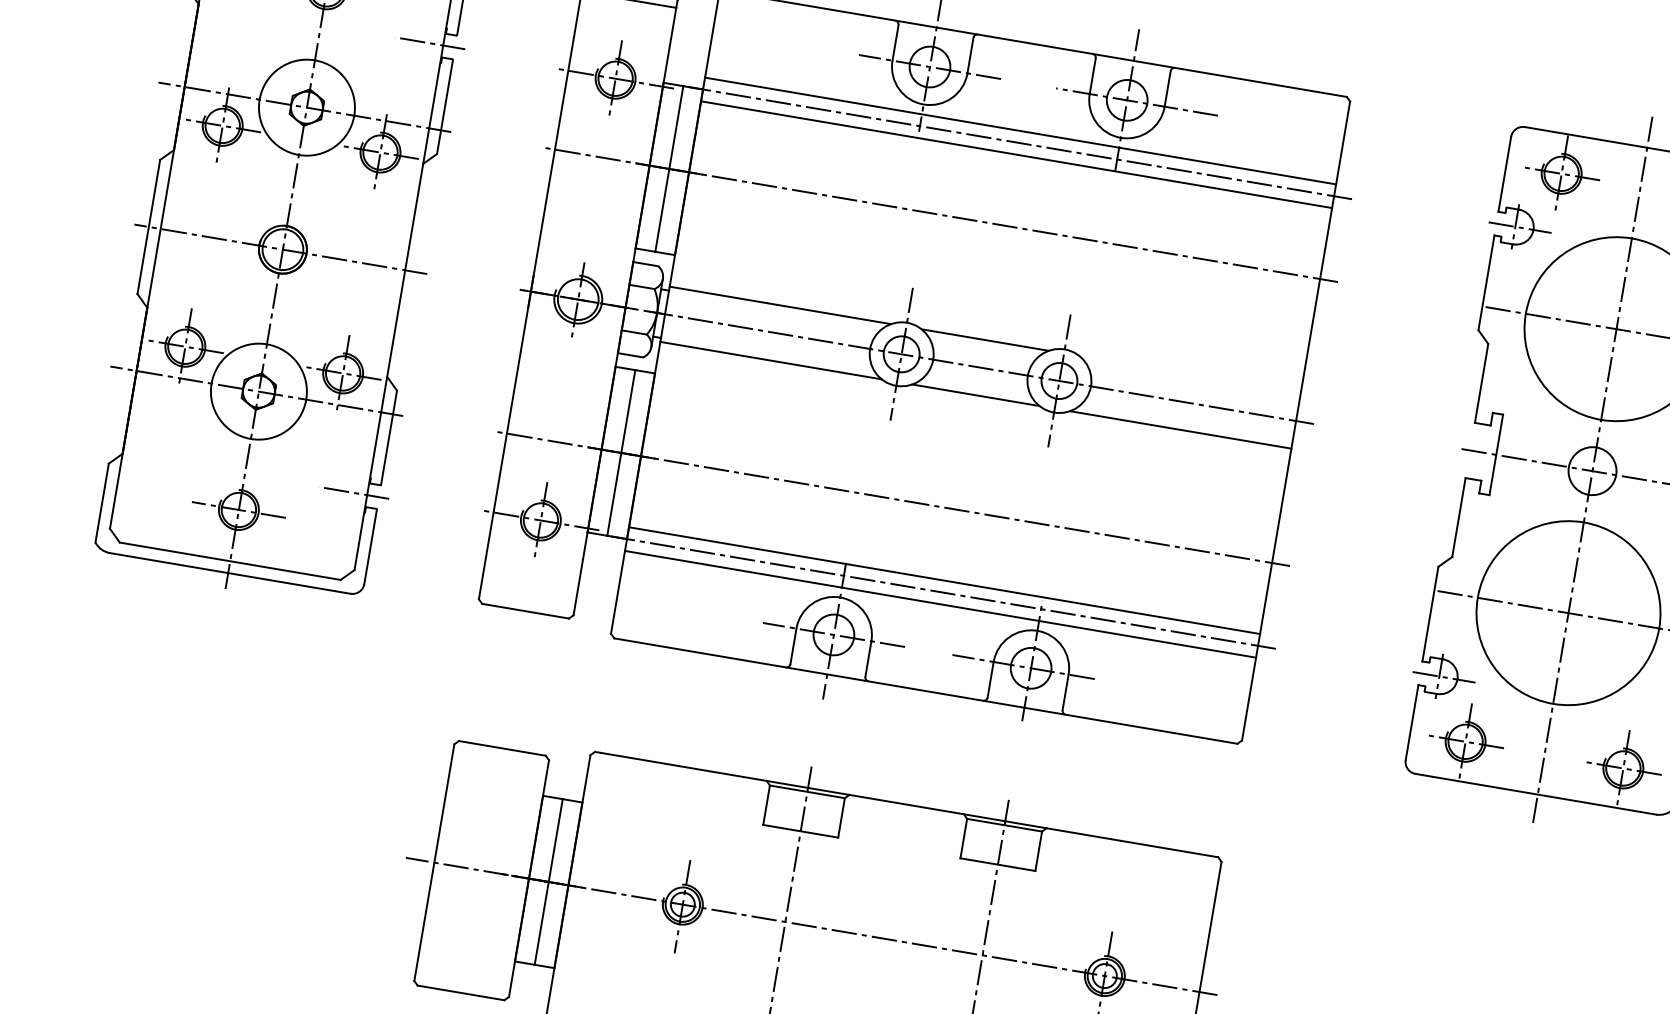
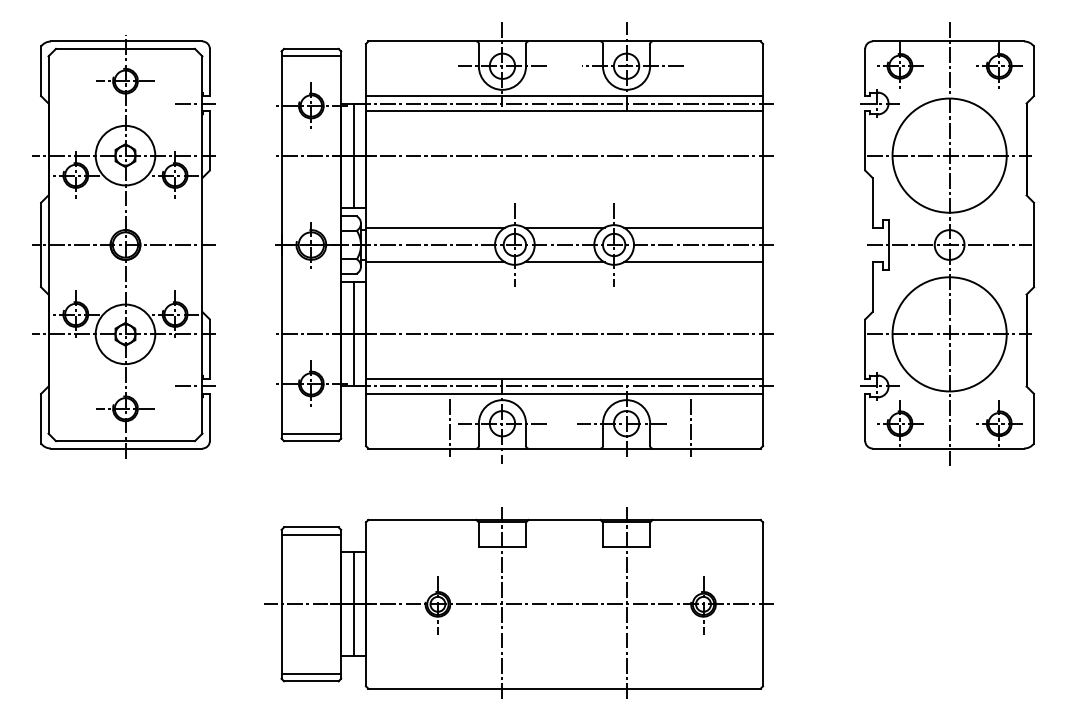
line: (1190, 374) -> (693, 227), added
line: (527, 599) -> (311, 433), added
line: (750, 627) -> (450, 427), added
line: (1133, 691) -> (691, 427), added
line: (500, 759) -> (311, 534), added
line: (463, 980) -> (311, 673), added

